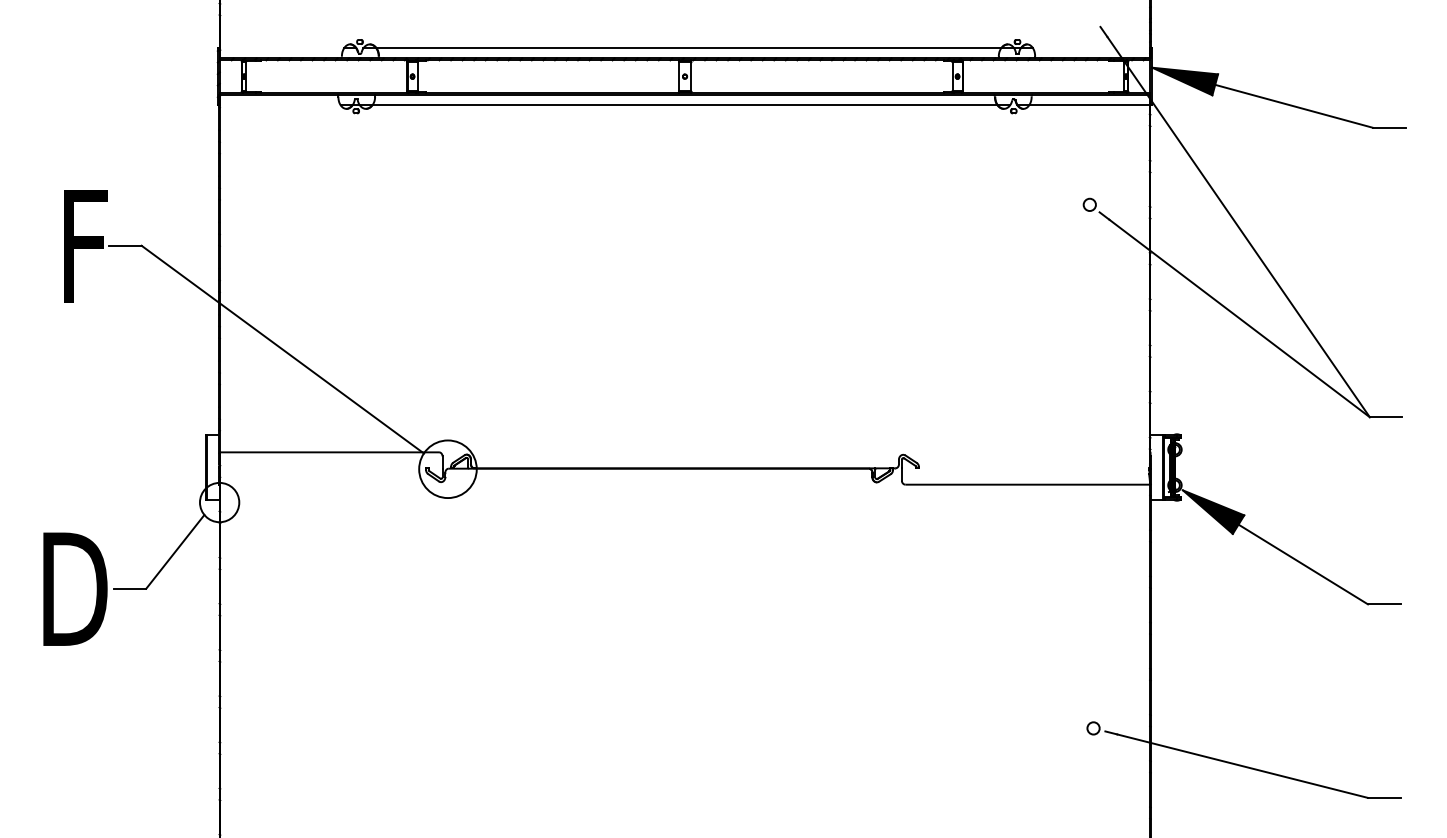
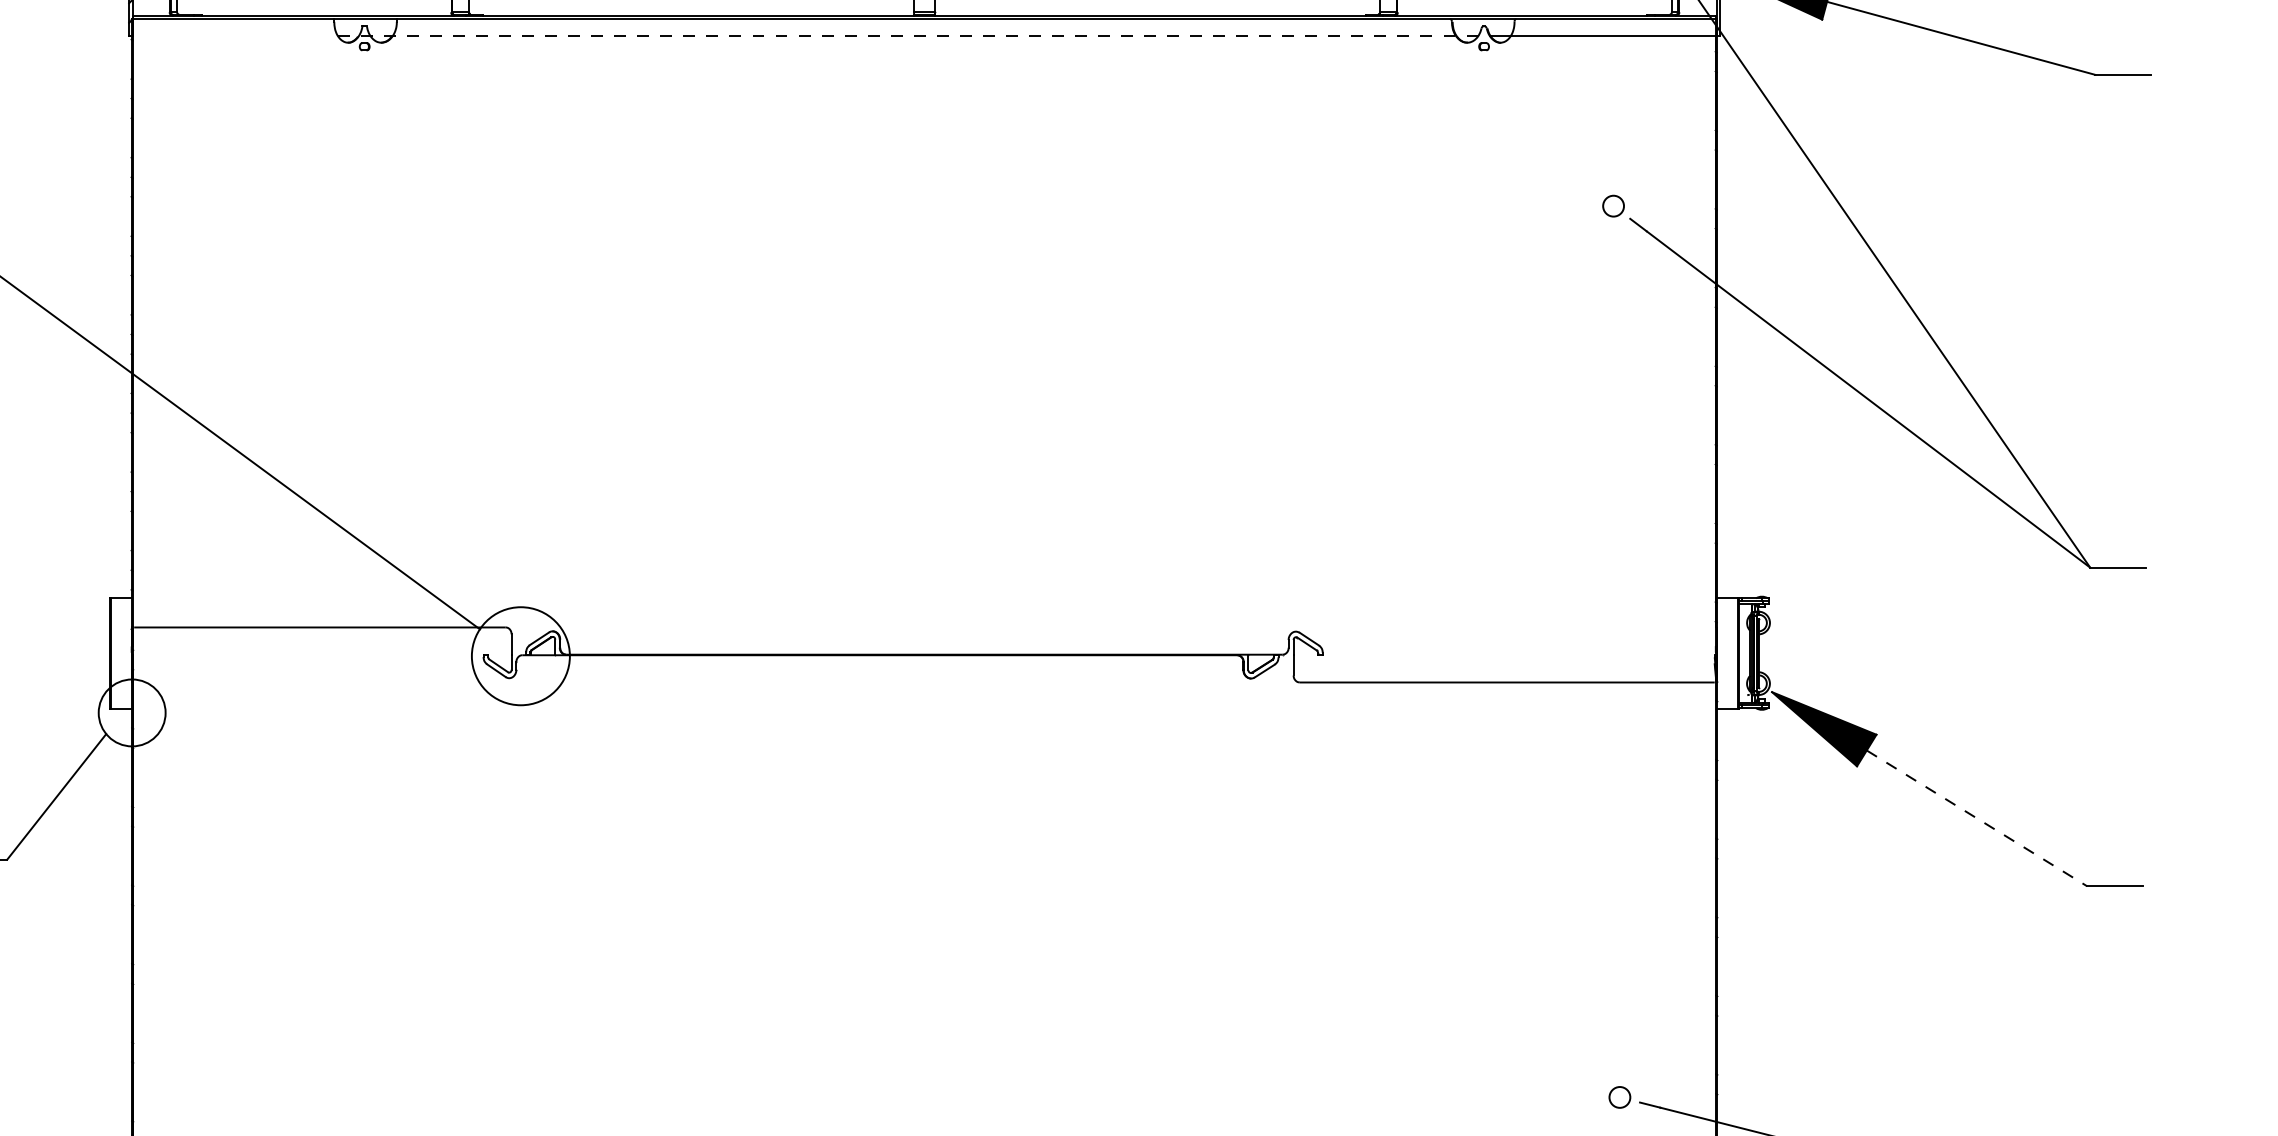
line: (675, 105) -> (908, 36), solid -> dashed
line: (1303, 564) -> (1977, 818), solid -> dashed

